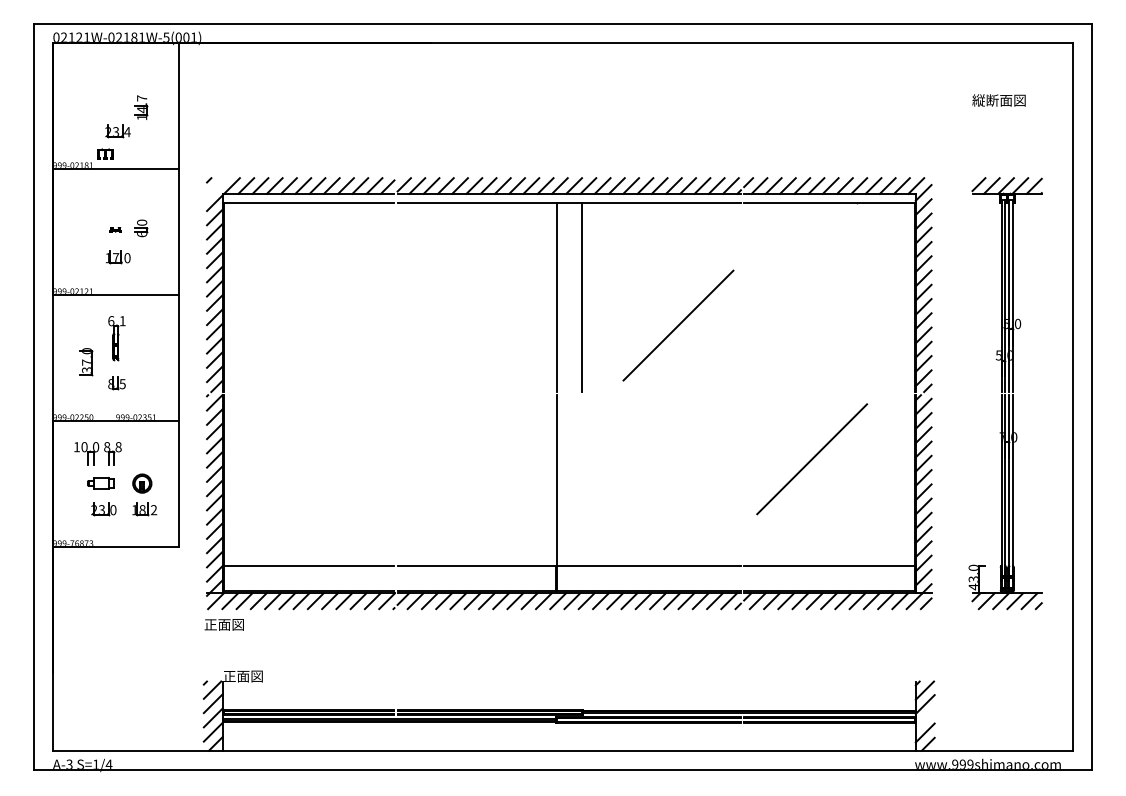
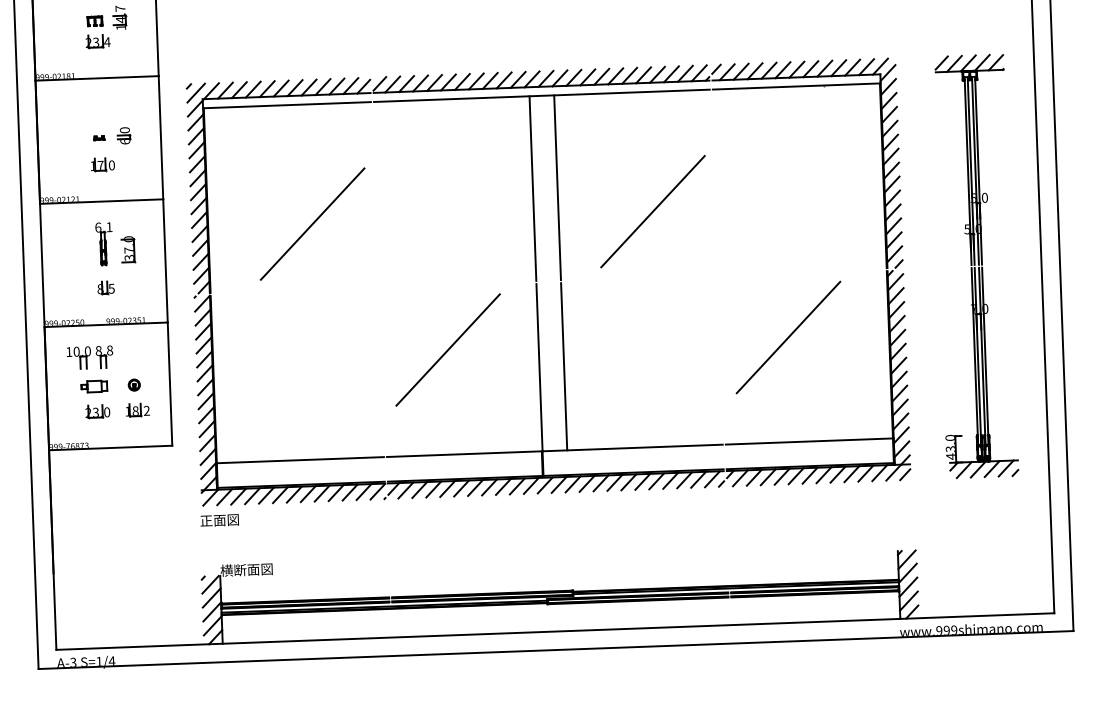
part: (105, 153) -> (94, 20), moved
line: (216, 187) -> (196, 93), added
line: (330, 325) -> (312, 224), added
part: (86, 362) -> (128, 250), moved
line: (463, 459) -> (447, 350), added
line: (581, 480) -> (563, 366), added
part: (141, 482) -> (133, 384), size x0.62
text: (249, 676) -> (246, 570), 正面図 -> 横断面図
line: (924, 718) -> (907, 586), added

